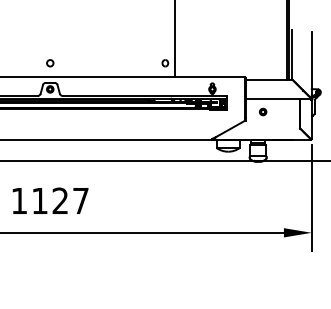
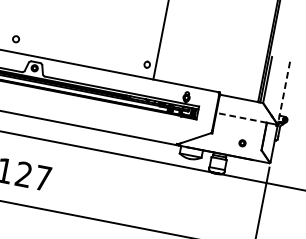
circle: (50, 63) -> (16, 39), moved
line: (311, 65) -> (283, 93), solid -> dashed
line: (273, 99) -> (241, 118), solid -> dashed
part: (263, 111) -> (242, 142), moved

